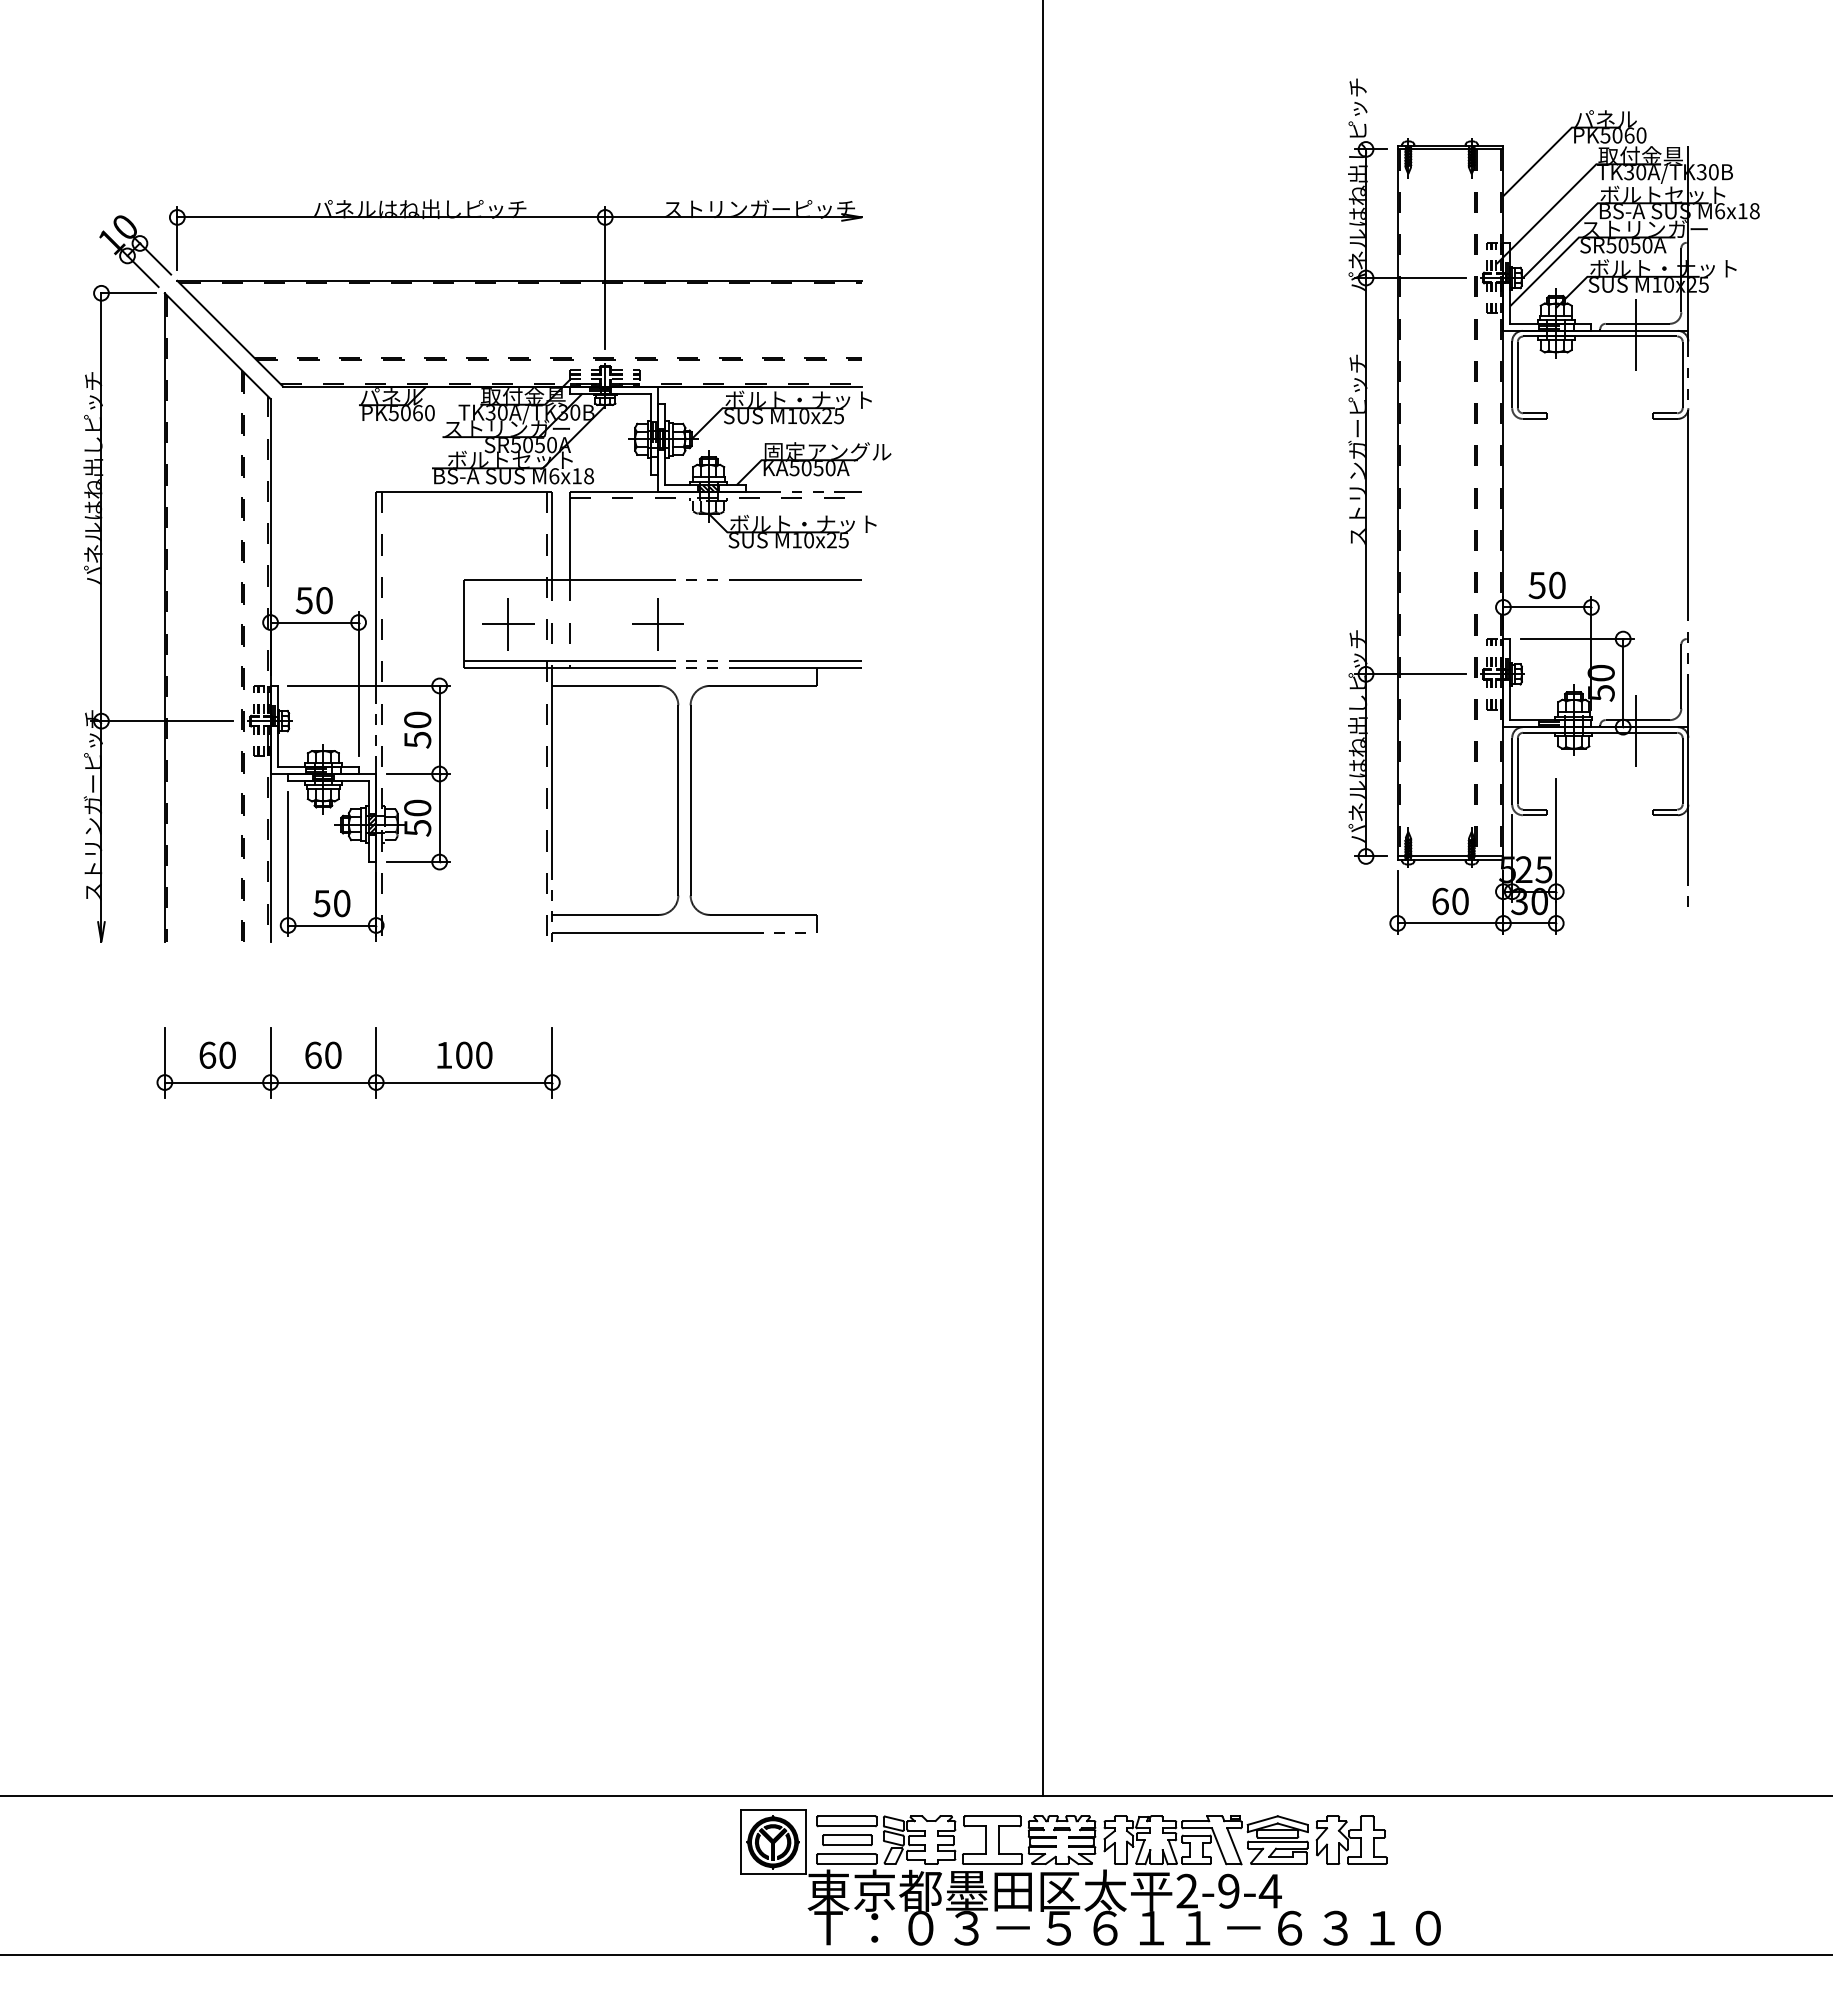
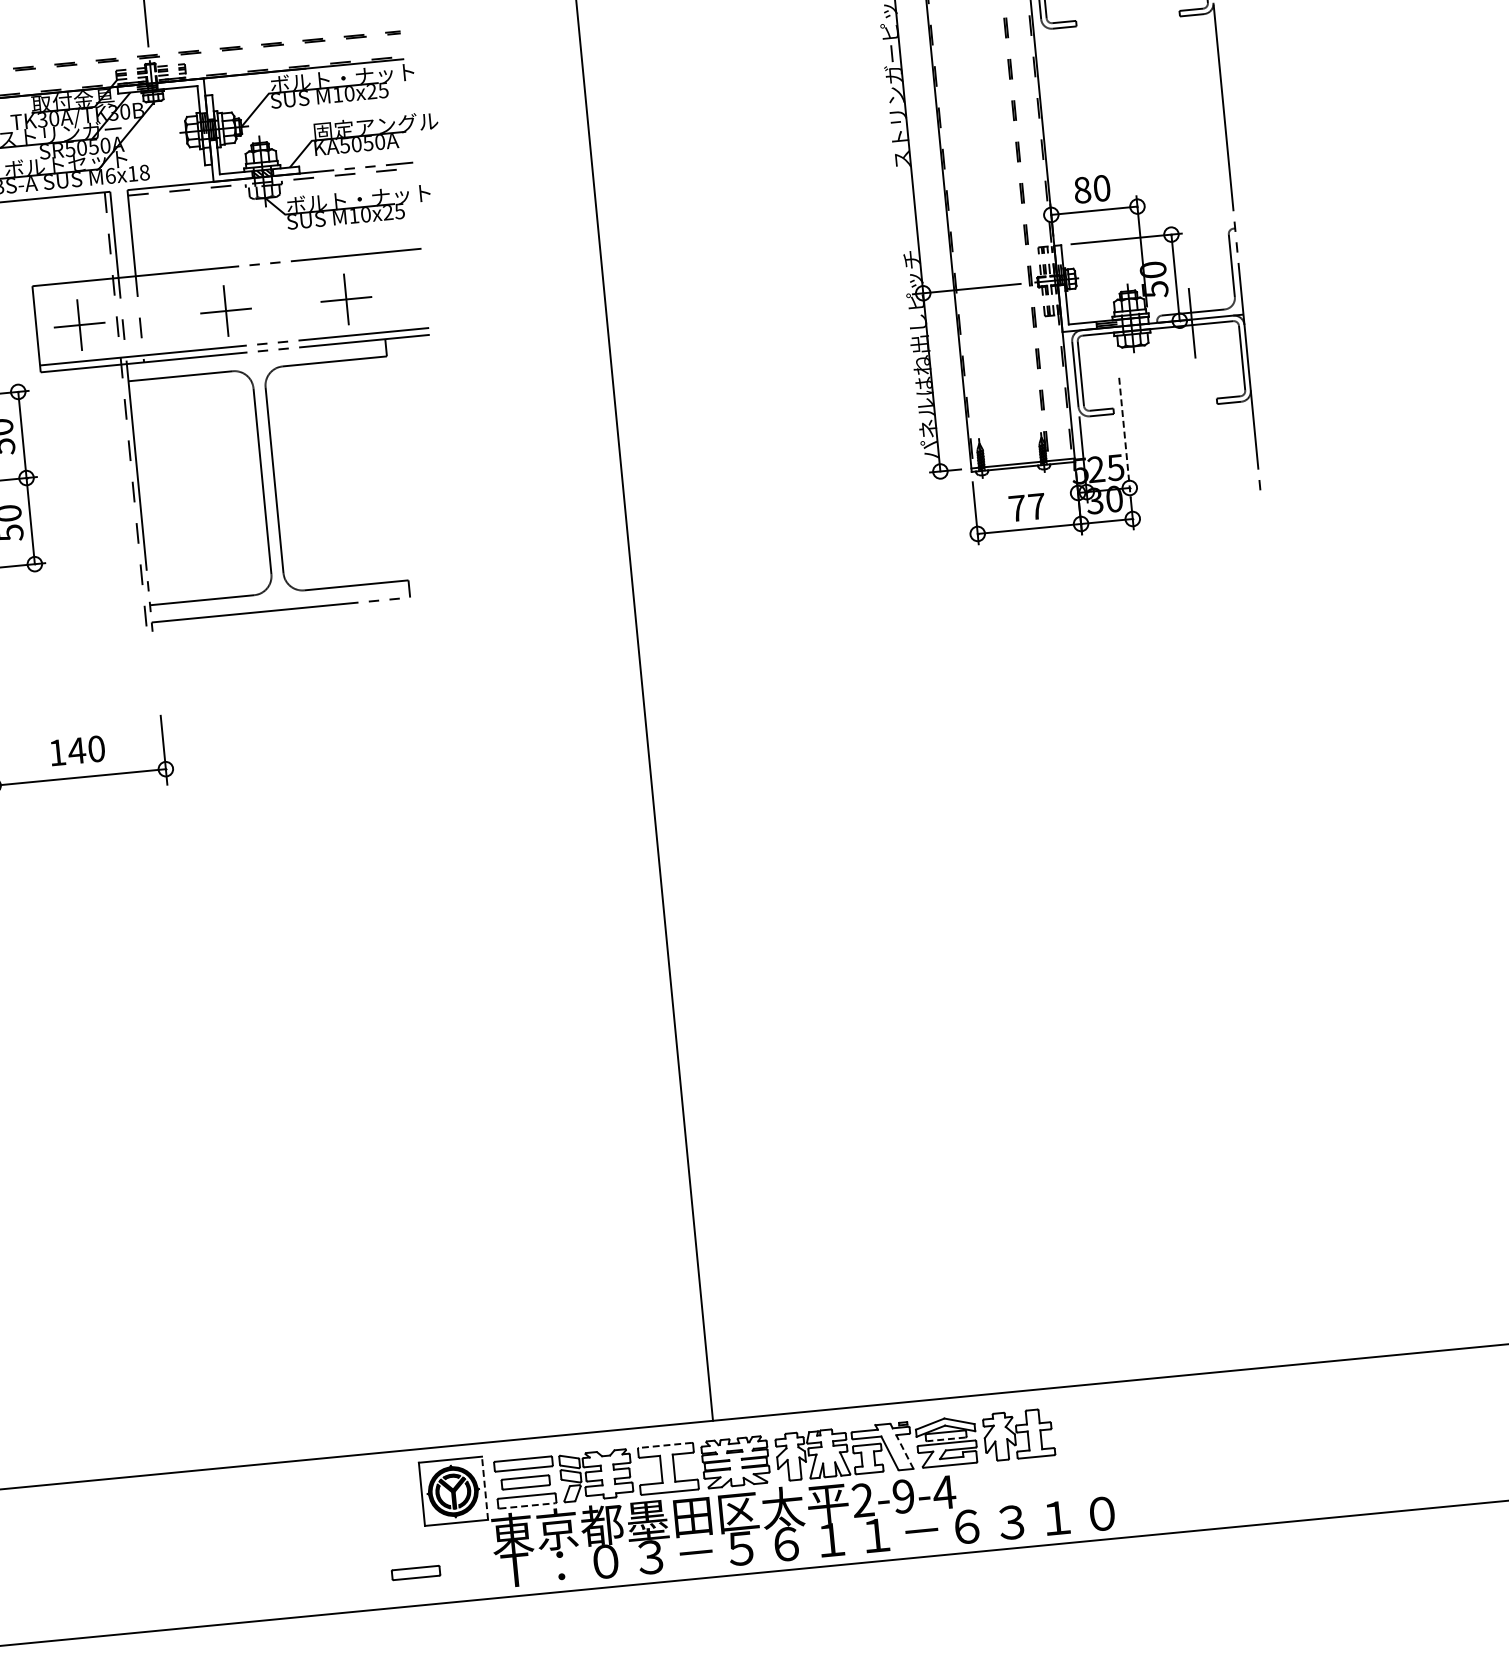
text: (1536, 584) -> (1081, 189), 50 -> 80
part: (780, 624) -> (345, 299), added
line: (1556, 840) -> (1125, 437), solid -> dashed
text: (1450, 901) -> (1027, 507), 60 -> 77
text: (464, 1054) -> (77, 750), 100 -> 140
line: (991, 1816) -> (664, 1445), solid -> dashed
line: (1277, 1837) -> (946, 1439), solid -> dashed
line: (805, 1841) -> (484, 1487), solid -> dashed
line: (1234, 1845) -> (904, 1451), solid -> dashed
line: (846, 1864) -> (527, 1506), solid -> dashed
part: (727, 1920) -> (416, 1572), added

